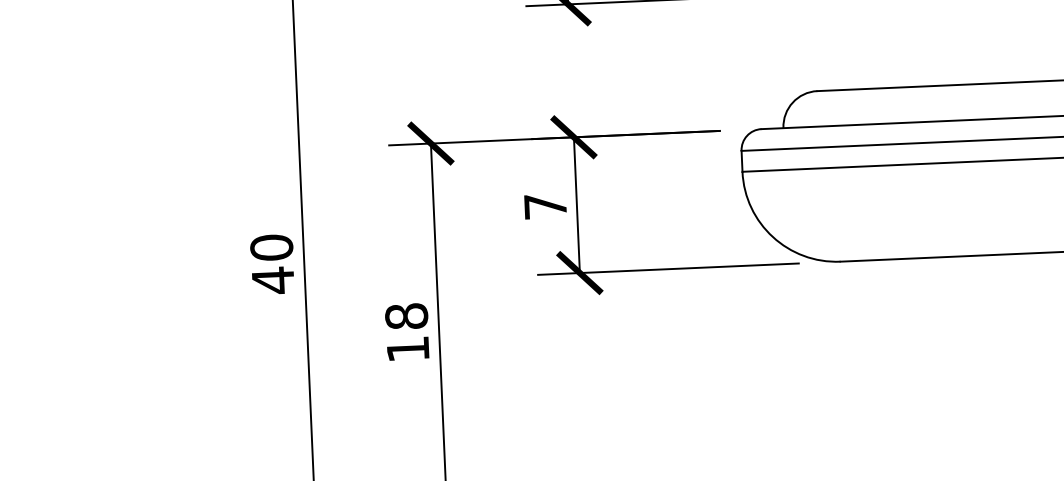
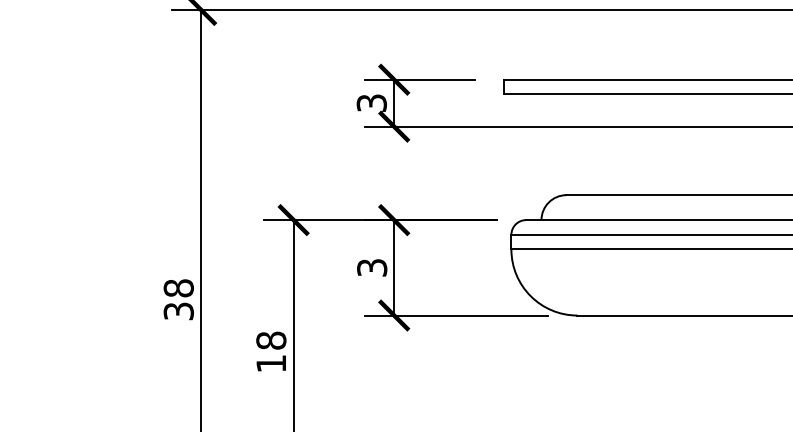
text: (546, 206) -> (372, 267), 7 -> 3
text: (272, 265) -> (178, 300), 40 -> 38

